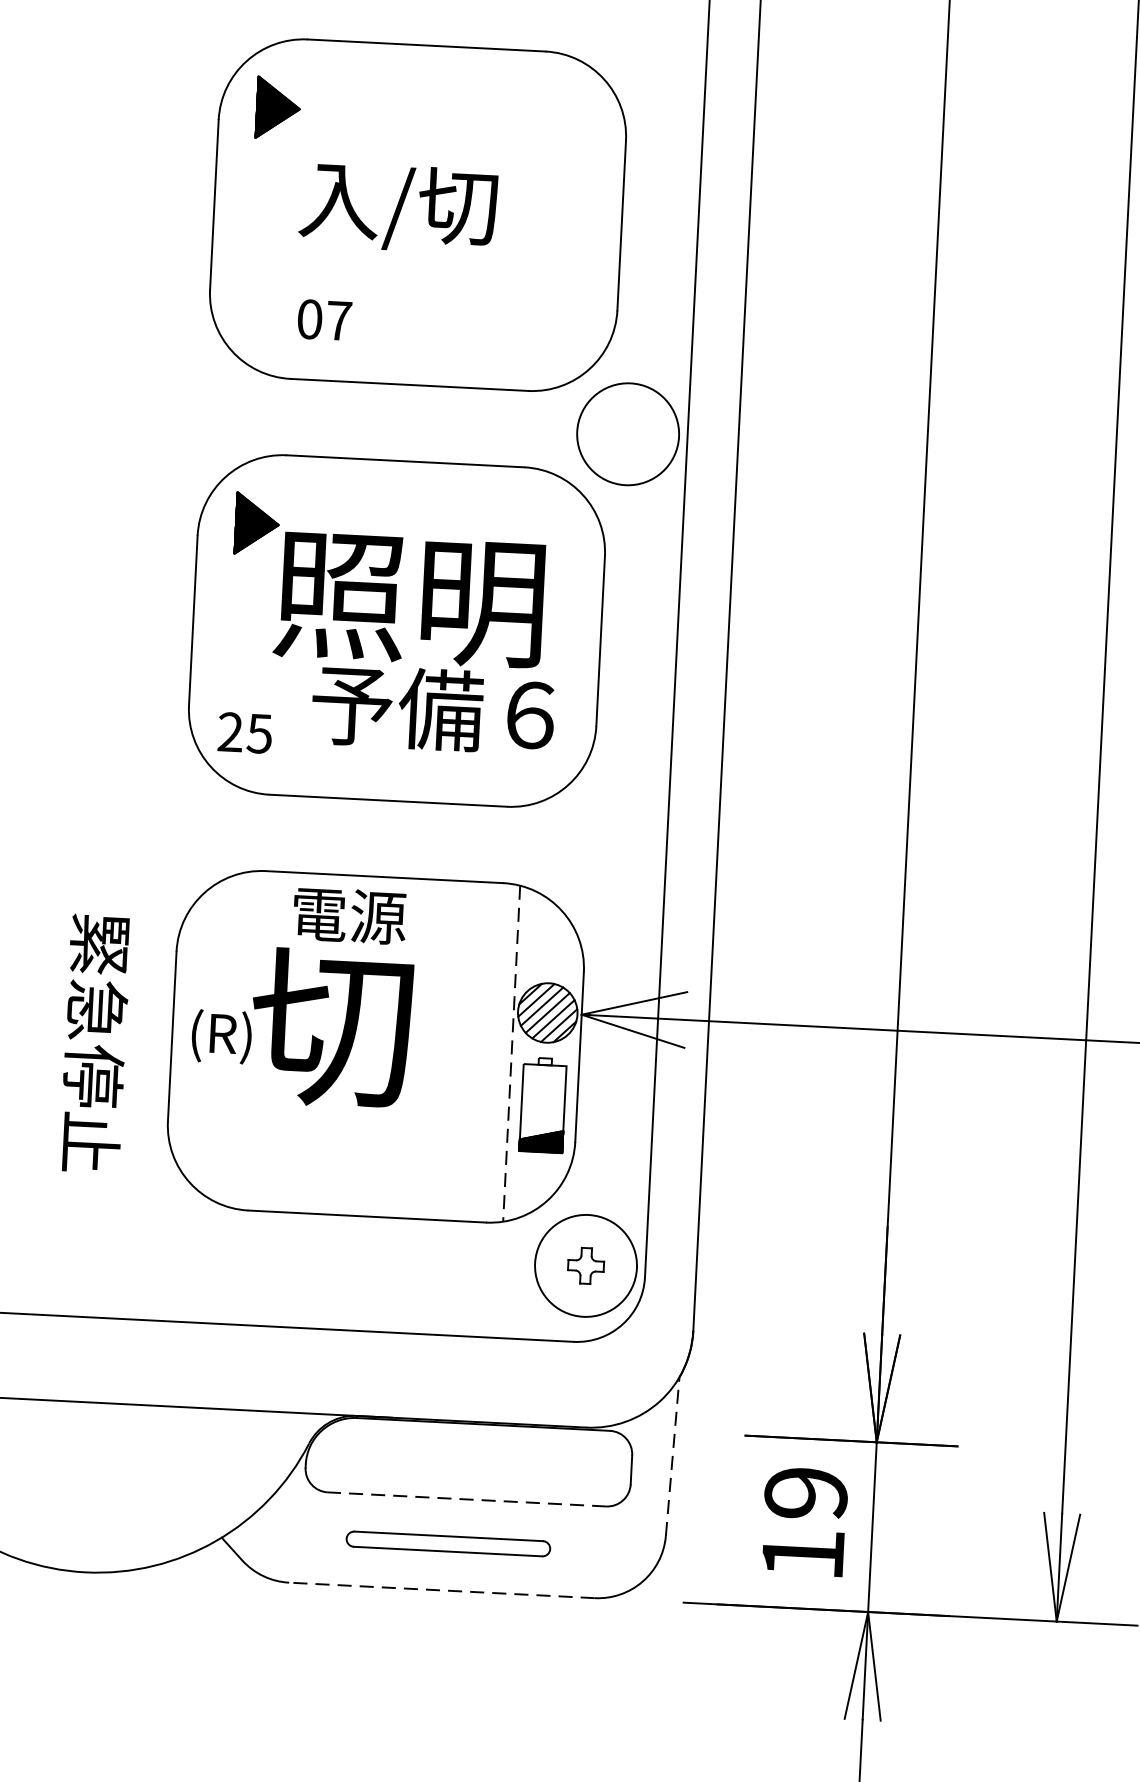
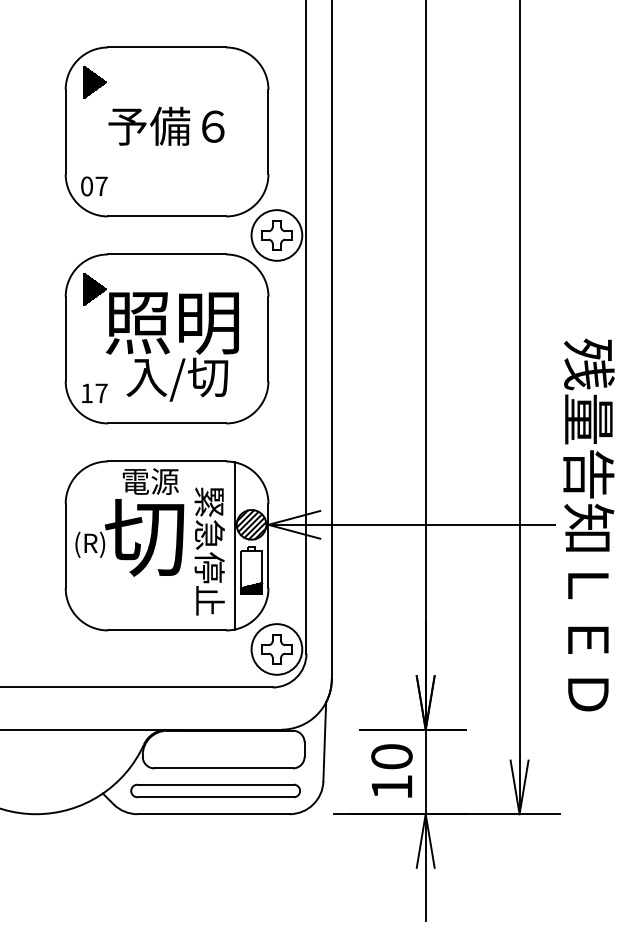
text: (417, 208) -> (166, 128), 入/切 -> 予備６
text: (324, 320) -> (94, 186), moved
part: (627, 434) -> (276, 235), added
text: (431, 712) -> (186, 378), 予備６ -> 入/切
text: (245, 733) -> (94, 393), 25 -> 17
text: (94, 1043) -> (209, 551), moved
line: (511, 1052) -> (234, 545), dashed -> solid
part: (585, 1265) -> (276, 649), size x1.67
line: (672, 1457) -> (324, 742), dashed -> solid
text: (805, 1492) -> (391, 756), 19 -> 10
line: (466, 1499) -> (223, 768), dashed -> solid
part: (448, 1542) -> (215, 790), size x1.67
line: (441, 1590) -> (213, 814), dashed -> solid

